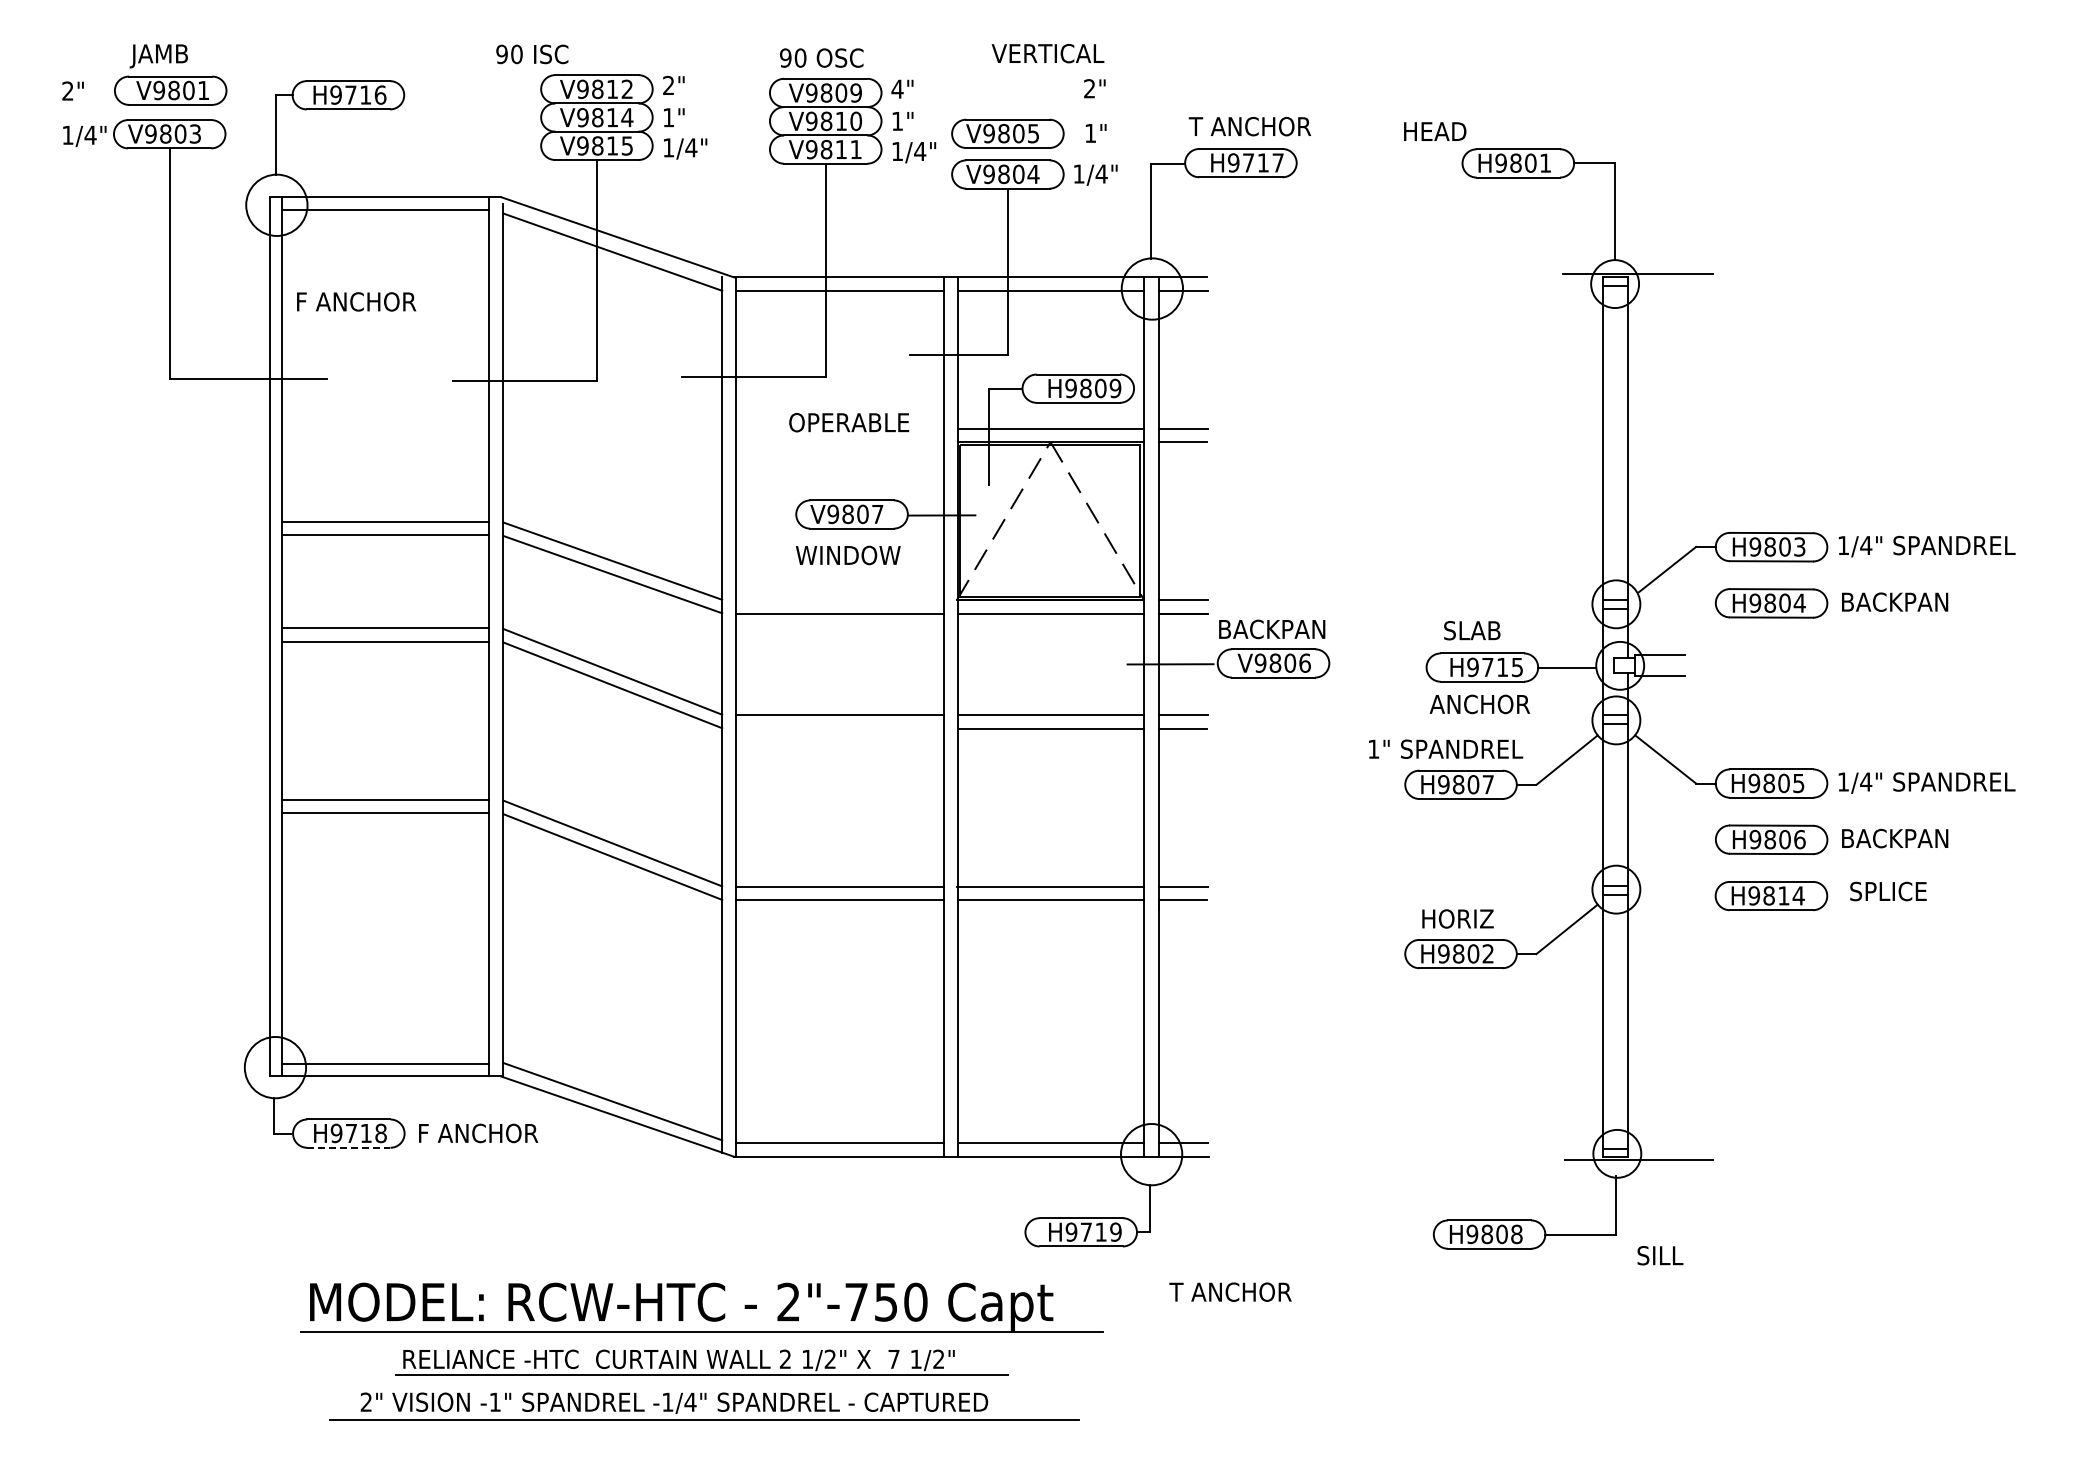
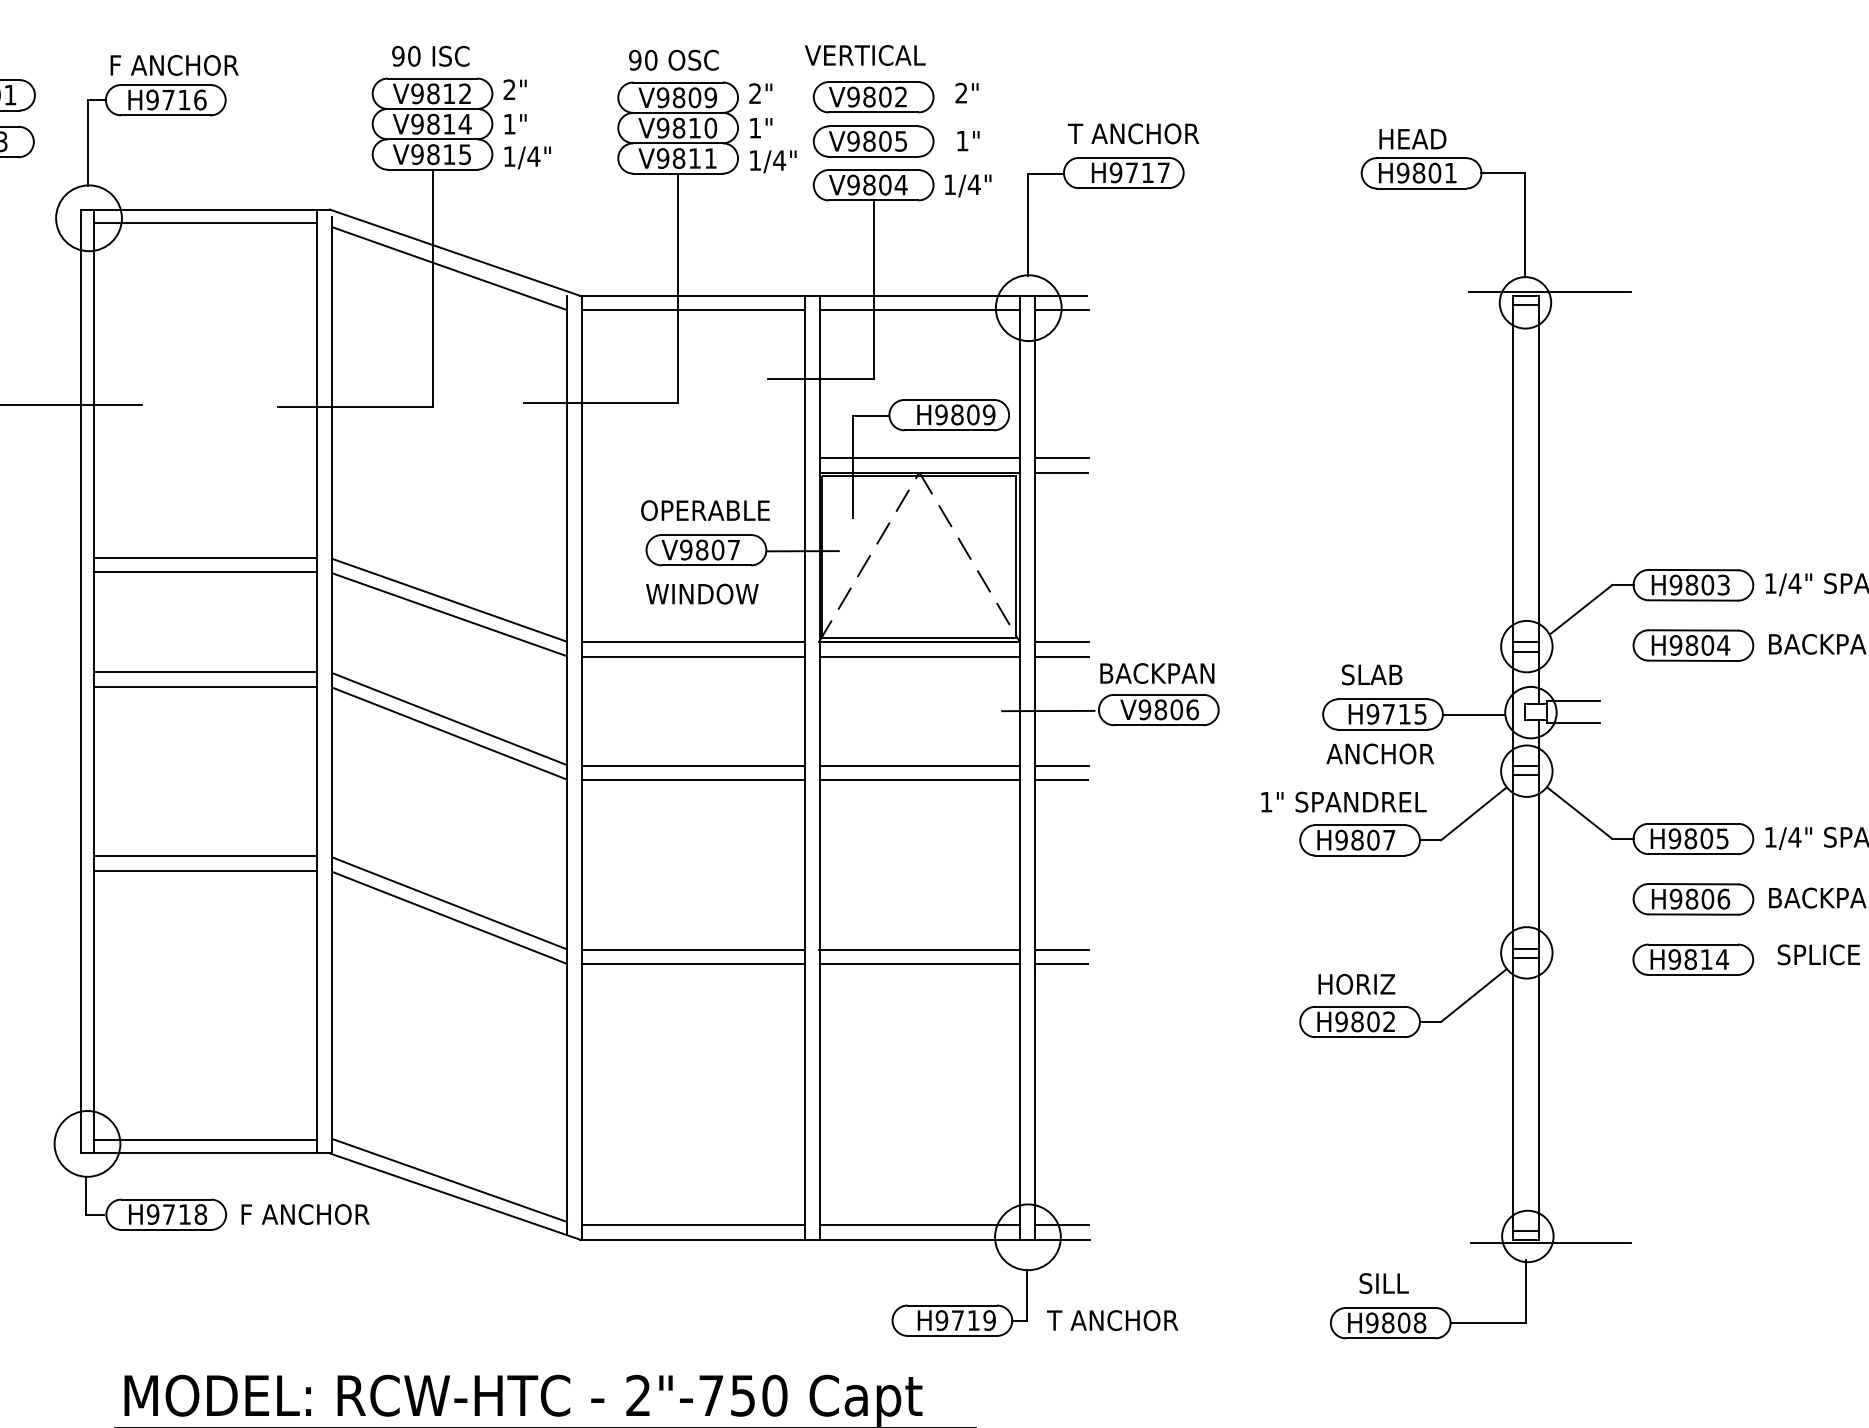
text: (1047, 53) -> (864, 55), moved
text: (532, 54) -> (431, 56), moved
text: (897, 88) -> (755, 92), 4" -> 2"
part: (1007, 92) -> (873, 97), added
text: (1435, 131) -> (1413, 139), moved
text: (356, 301) -> (174, 65), moved
text: (849, 422) -> (705, 510), moved
line: (839, 600) -> (692, 642), added
line: (839, 728) -> (692, 779), added
line: (348, 1147) -> (165, 1229), dashed -> solid
text: (1660, 1255) -> (1384, 1283), moved
text: (1230, 1291) -> (1112, 1319), moved

